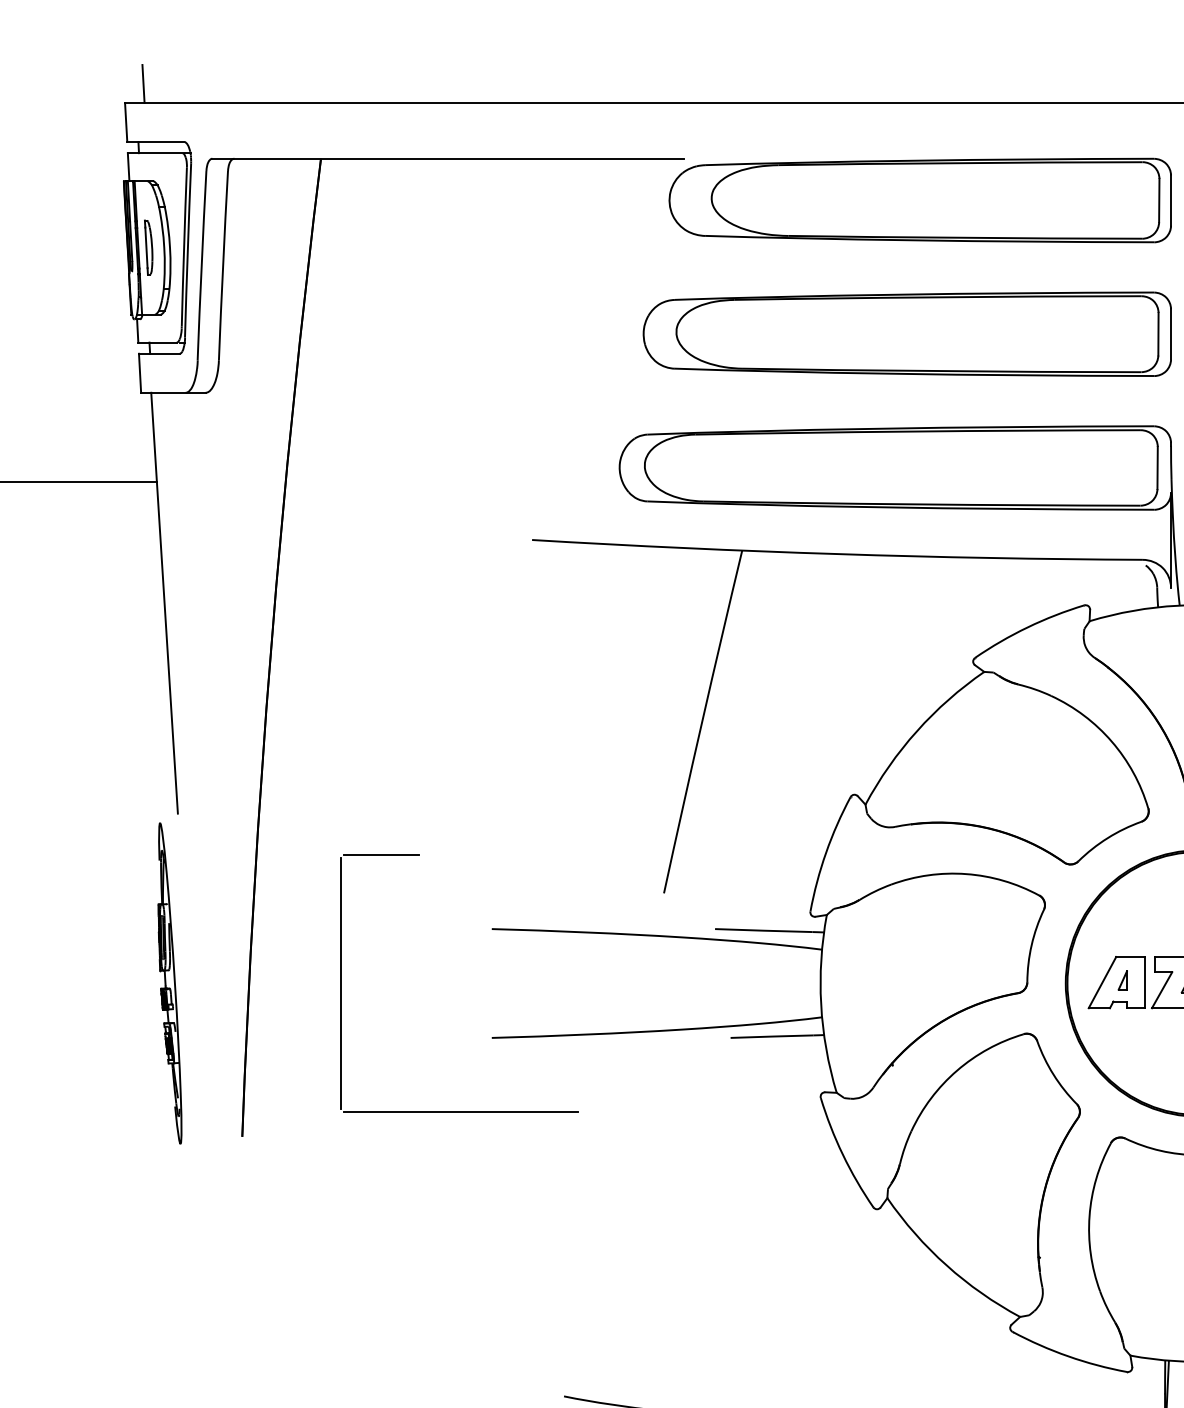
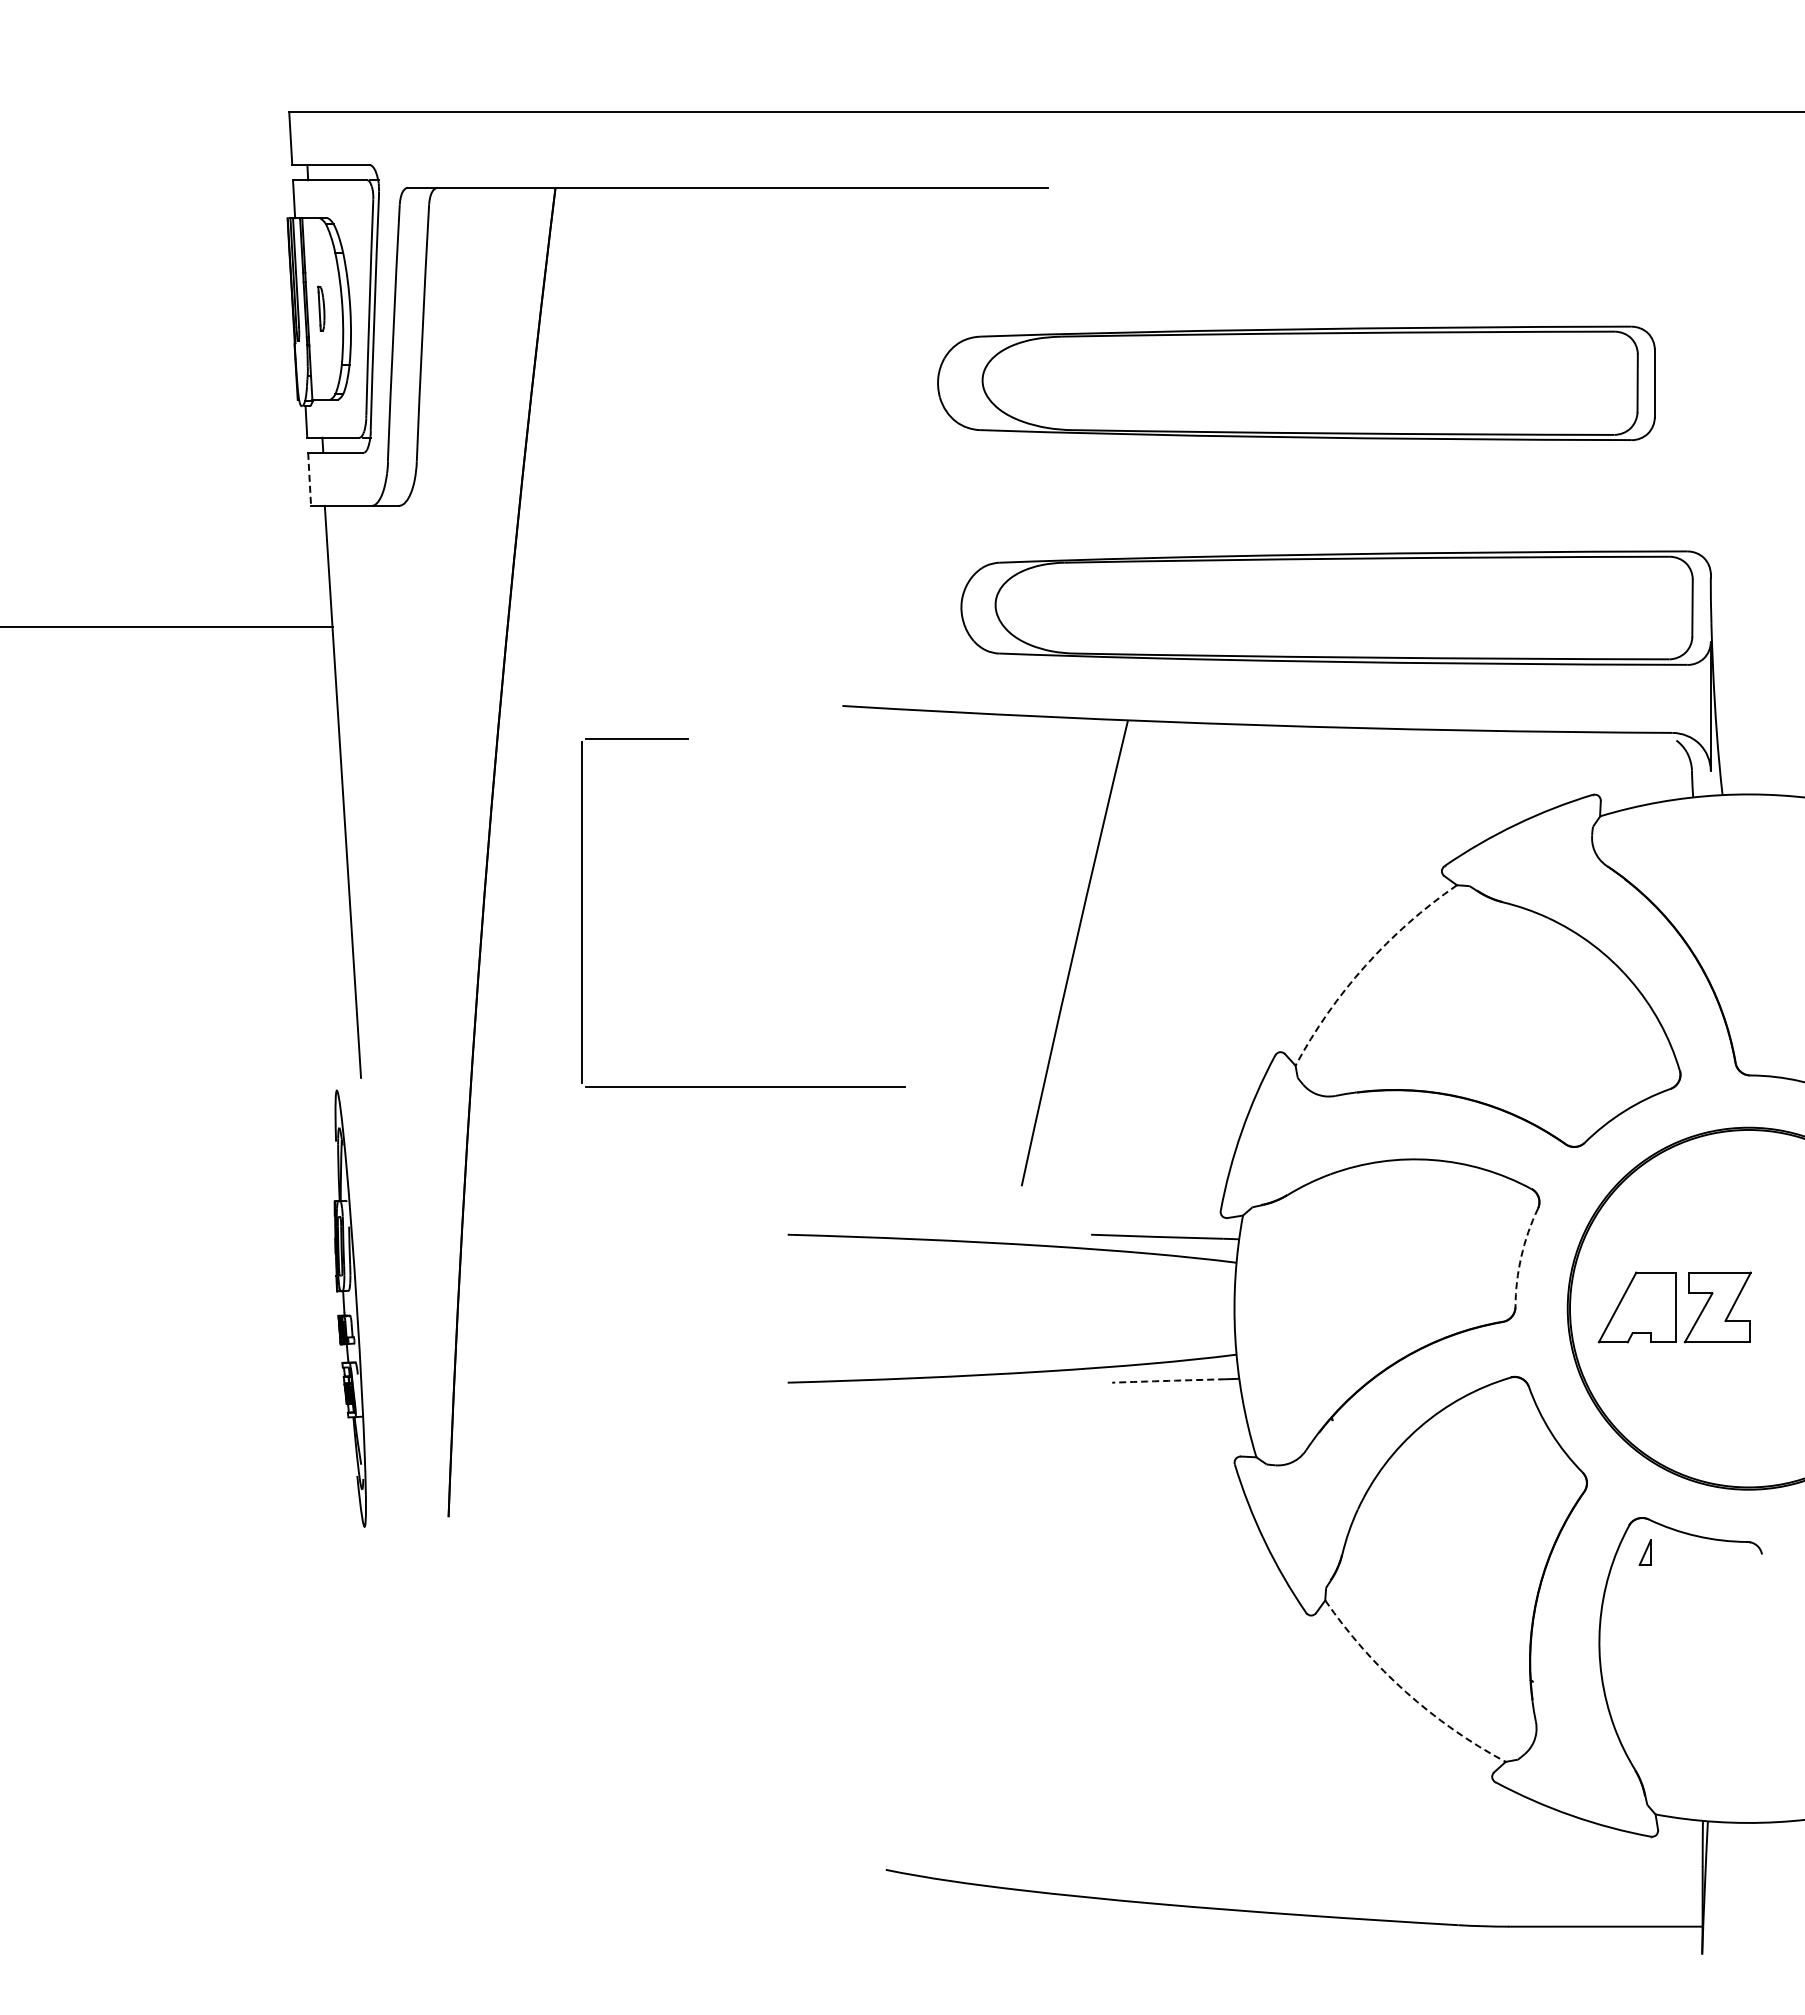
line: (142, 84) -> (313, 86), removed
part: (919, 200) -> (1369, 244), removed
part: (148, 247) -> (321, 308), size x0.6
part: (907, 333) -> (1296, 382), moved
line: (139, 373) -> (309, 479), solid -> dashed
arc: (916, 730) -> (1365, 965), solid -> dashed
arc: (1031, 945) -> (1521, 1256), solid -> dashed
part: (1122, 980) -> (1644, 1552), moved
part: (340, 983) -> (582, 912), moved
arc: (772, 1036) -> (1168, 1380), solid -> dashed
arc: (946, 1265) -> (1405, 1691), solid -> dashed

